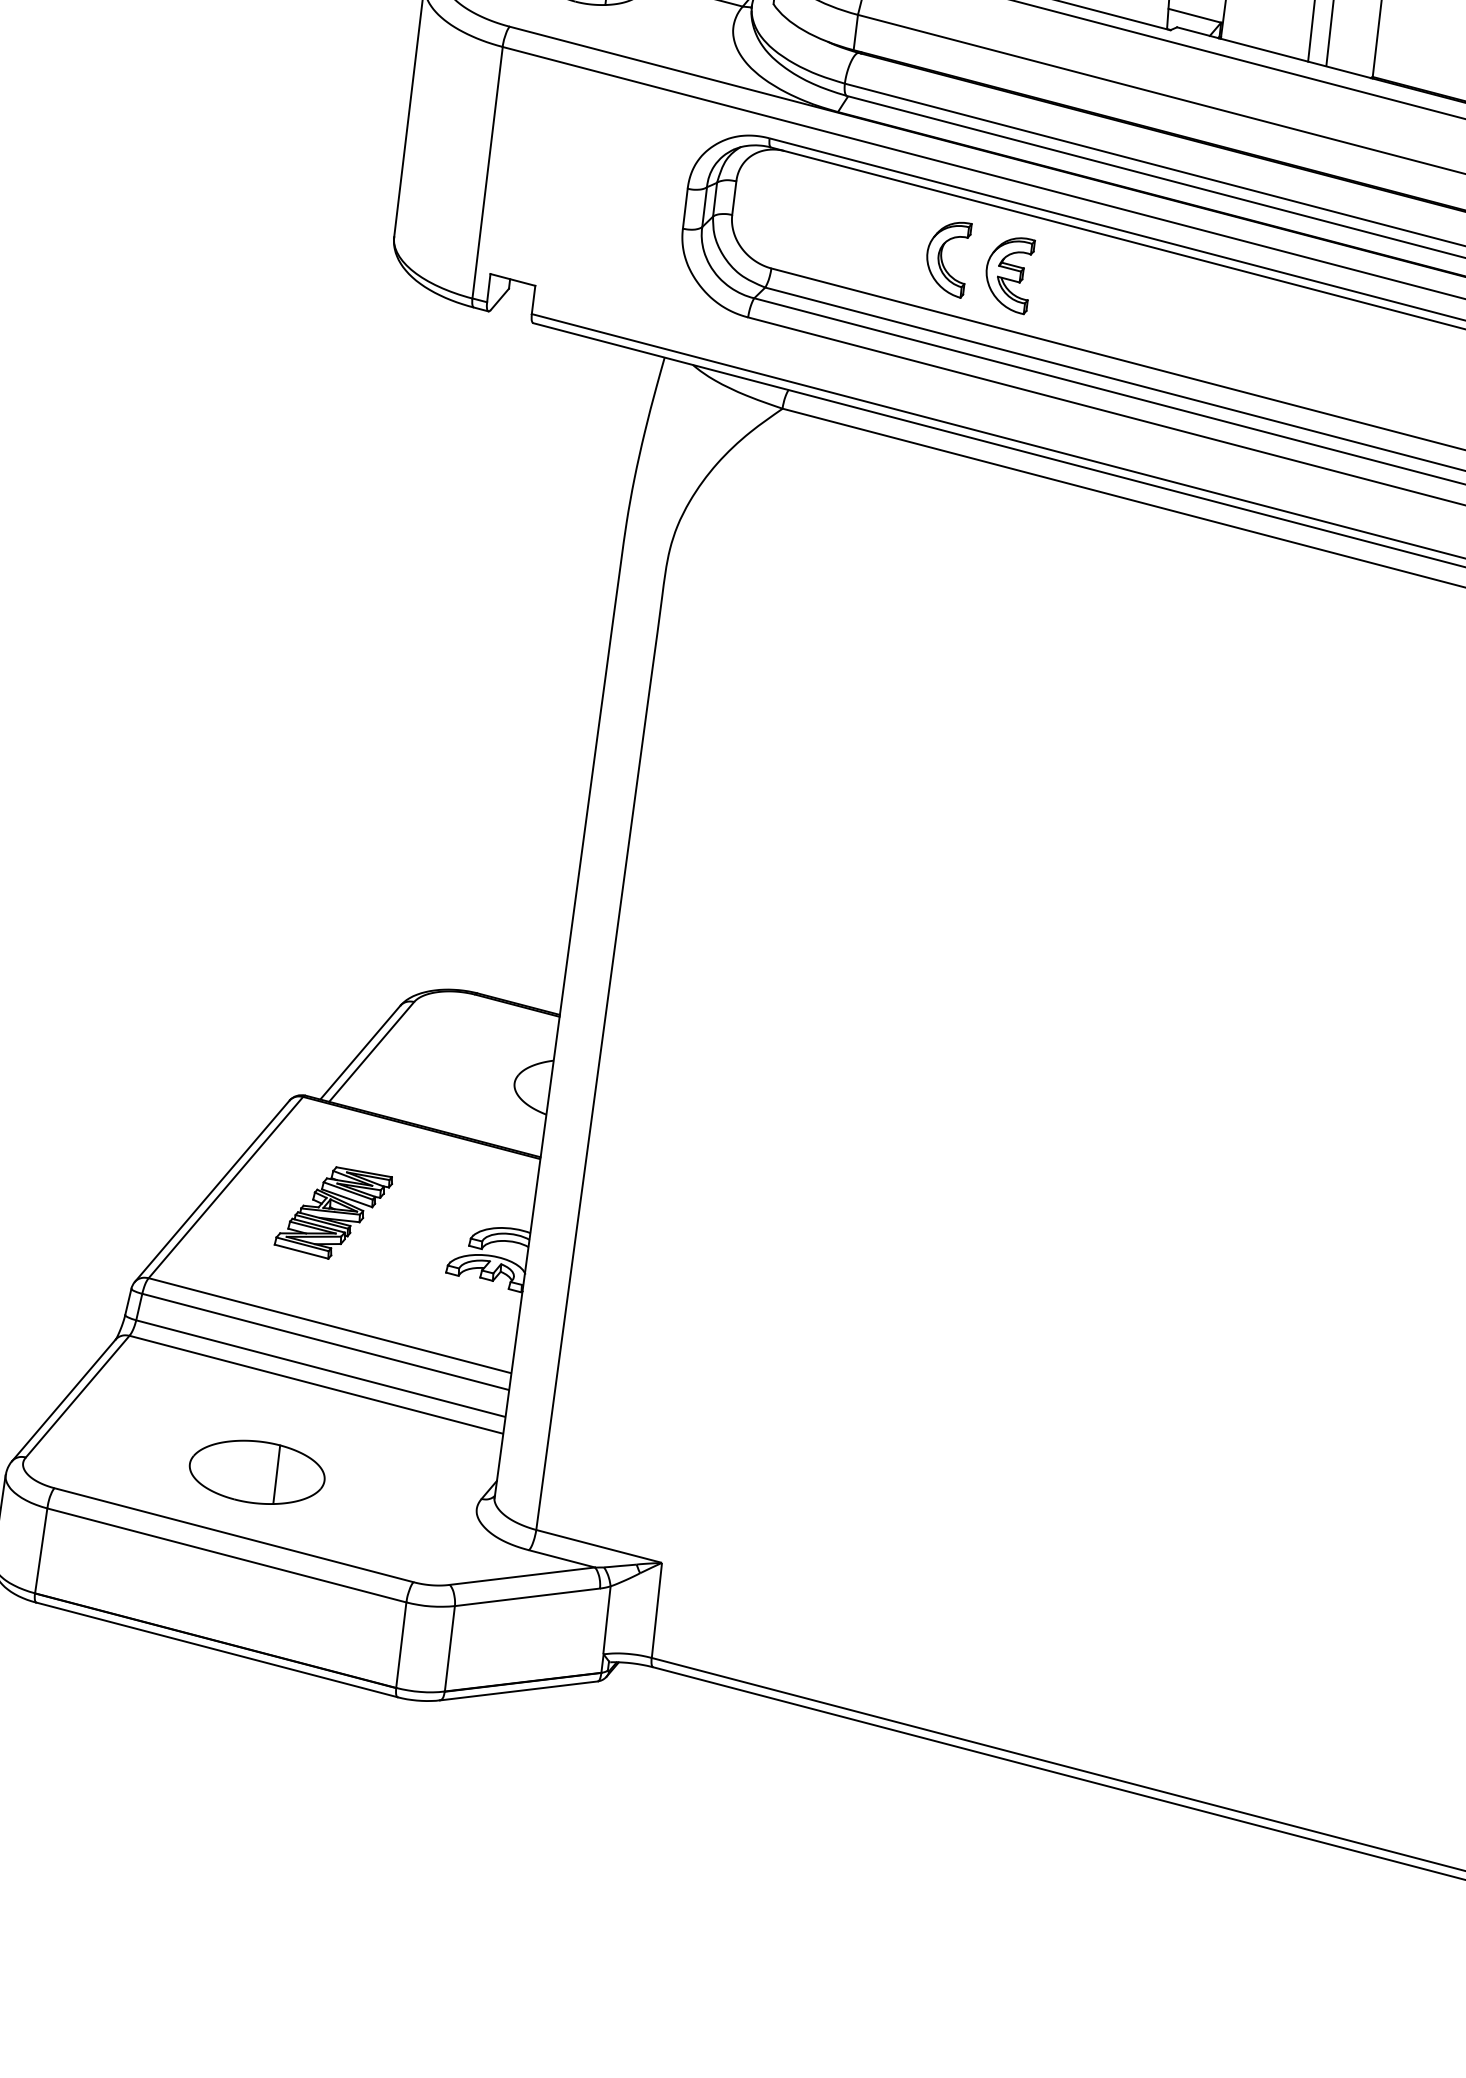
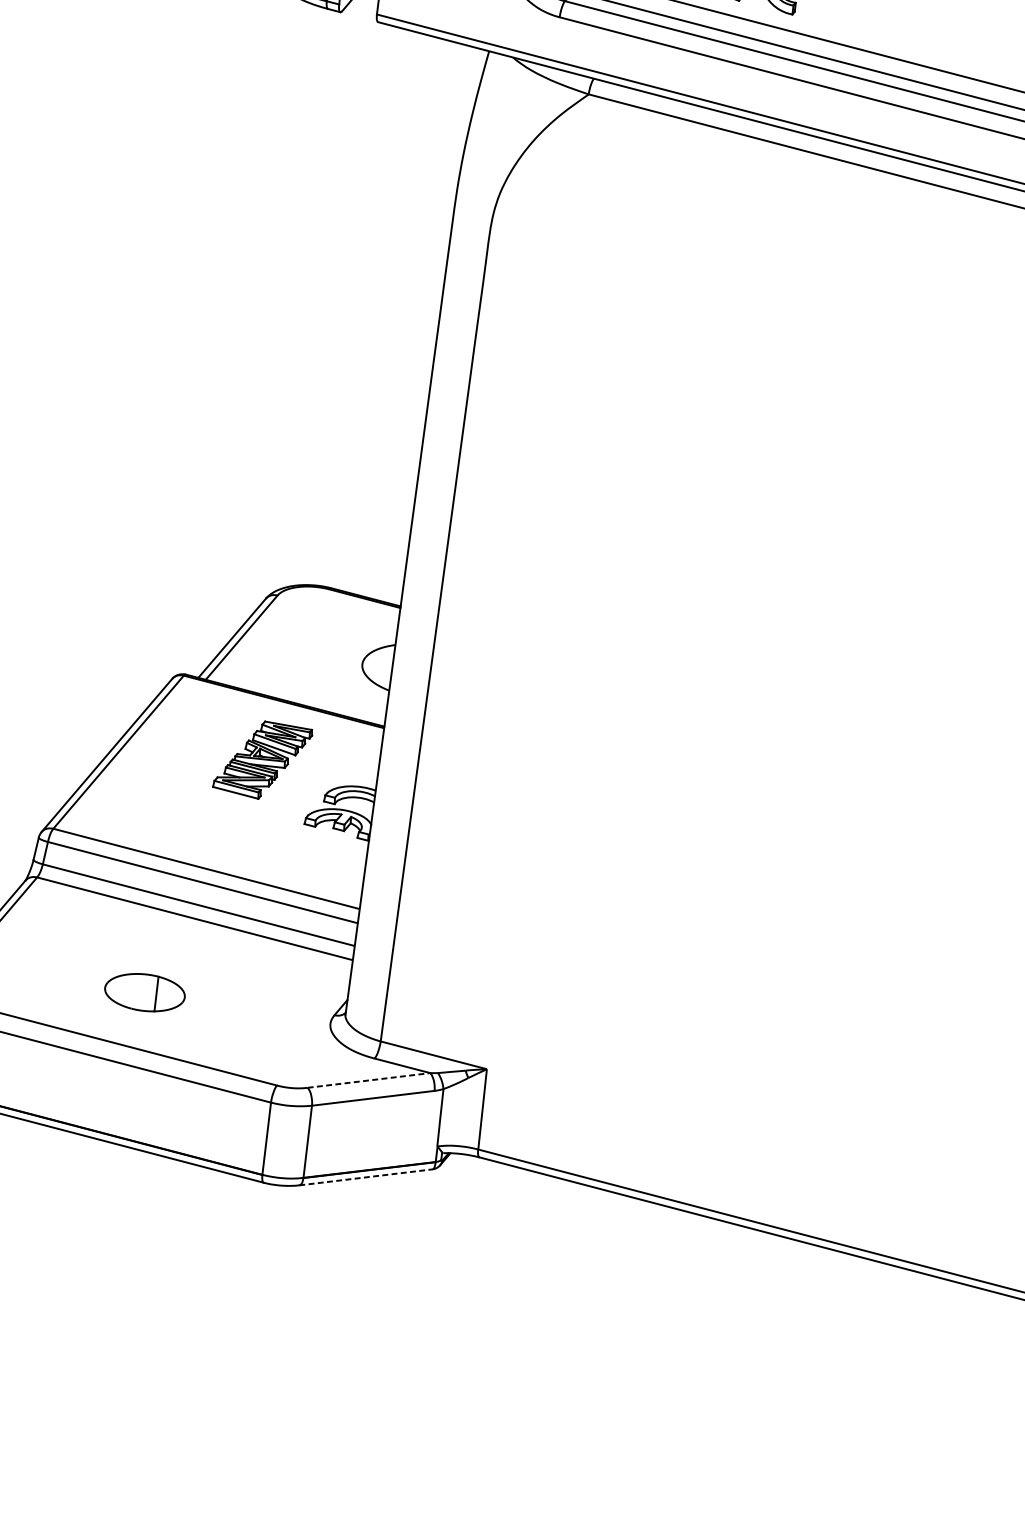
part: (332, 1212) -> (261, 759), moved
part: (256, 1471) -> (144, 992), size x0.7
line: (522, 1576) -> (369, 1080), solid -> dashed
line: (518, 1690) -> (365, 1177), solid -> dashed

